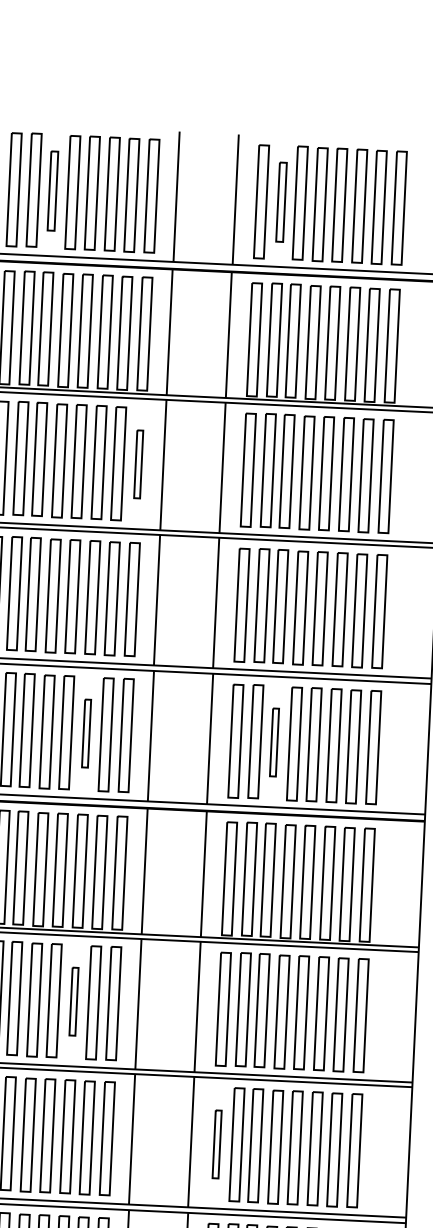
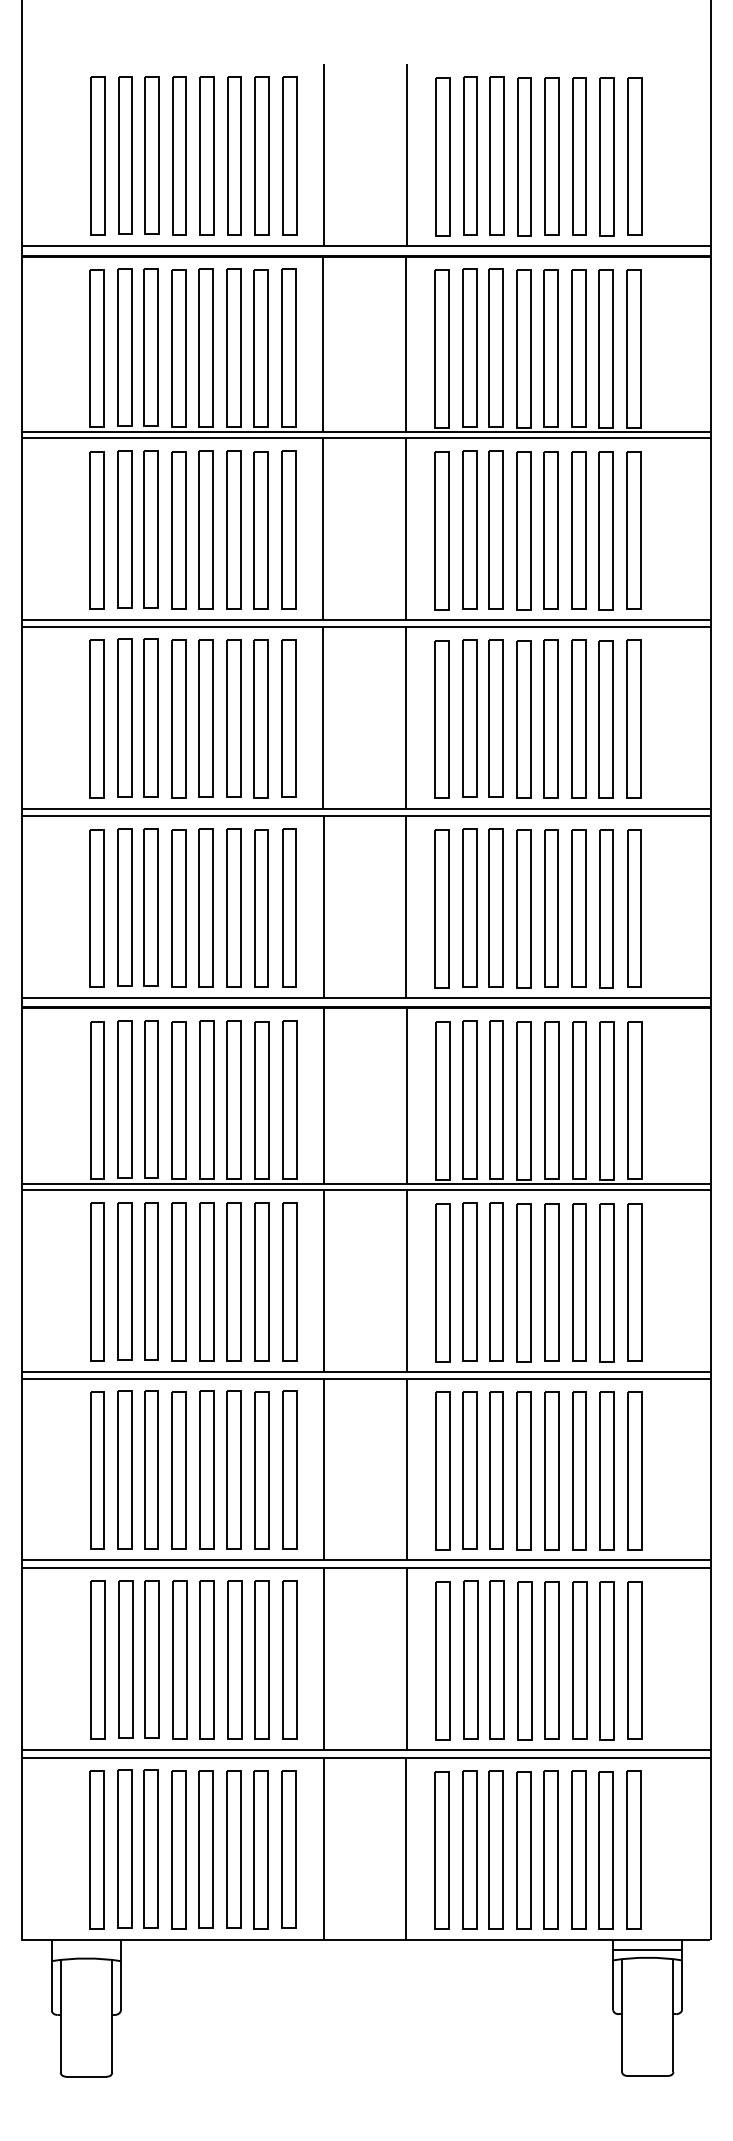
part: (52, 191) -> (151, 155), size x1.43
part: (281, 201) -> (470, 155), size x1.43
part: (138, 464) -> (288, 529), size x1.67
part: (86, 733) -> (233, 907), size x1.67
part: (274, 742) -> (495, 907), size x1.67
part: (73, 1001) -> (233, 1281), size x1.67
part: (216, 1144) -> (442, 1470), size x1.67

